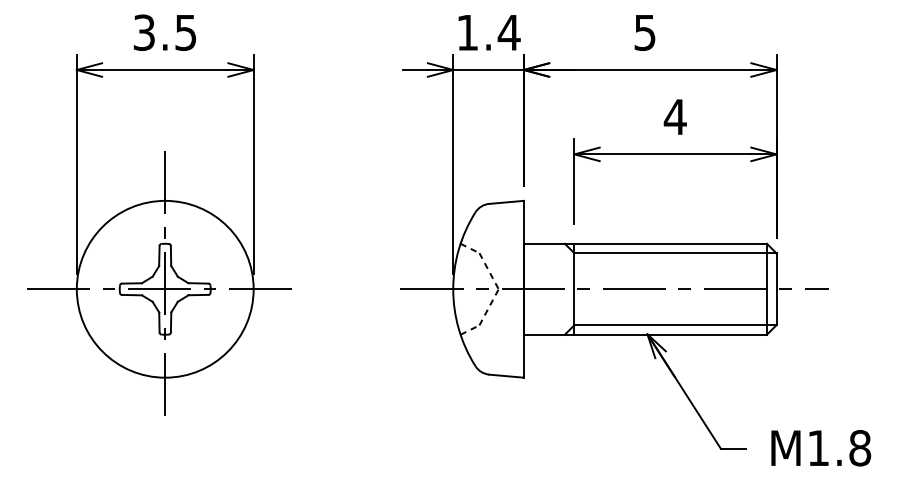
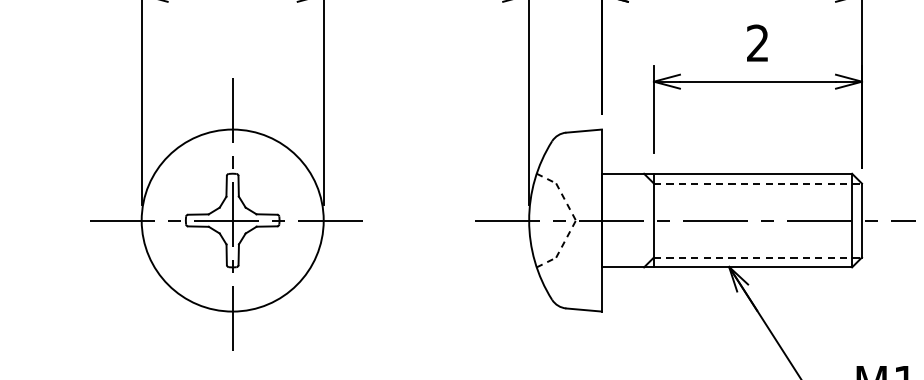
text: (674, 116) -> (756, 42), 4 -> 2
line: (676, 253) -> (758, 183), solid -> dashed
line: (676, 325) -> (758, 257), solid -> dashed

